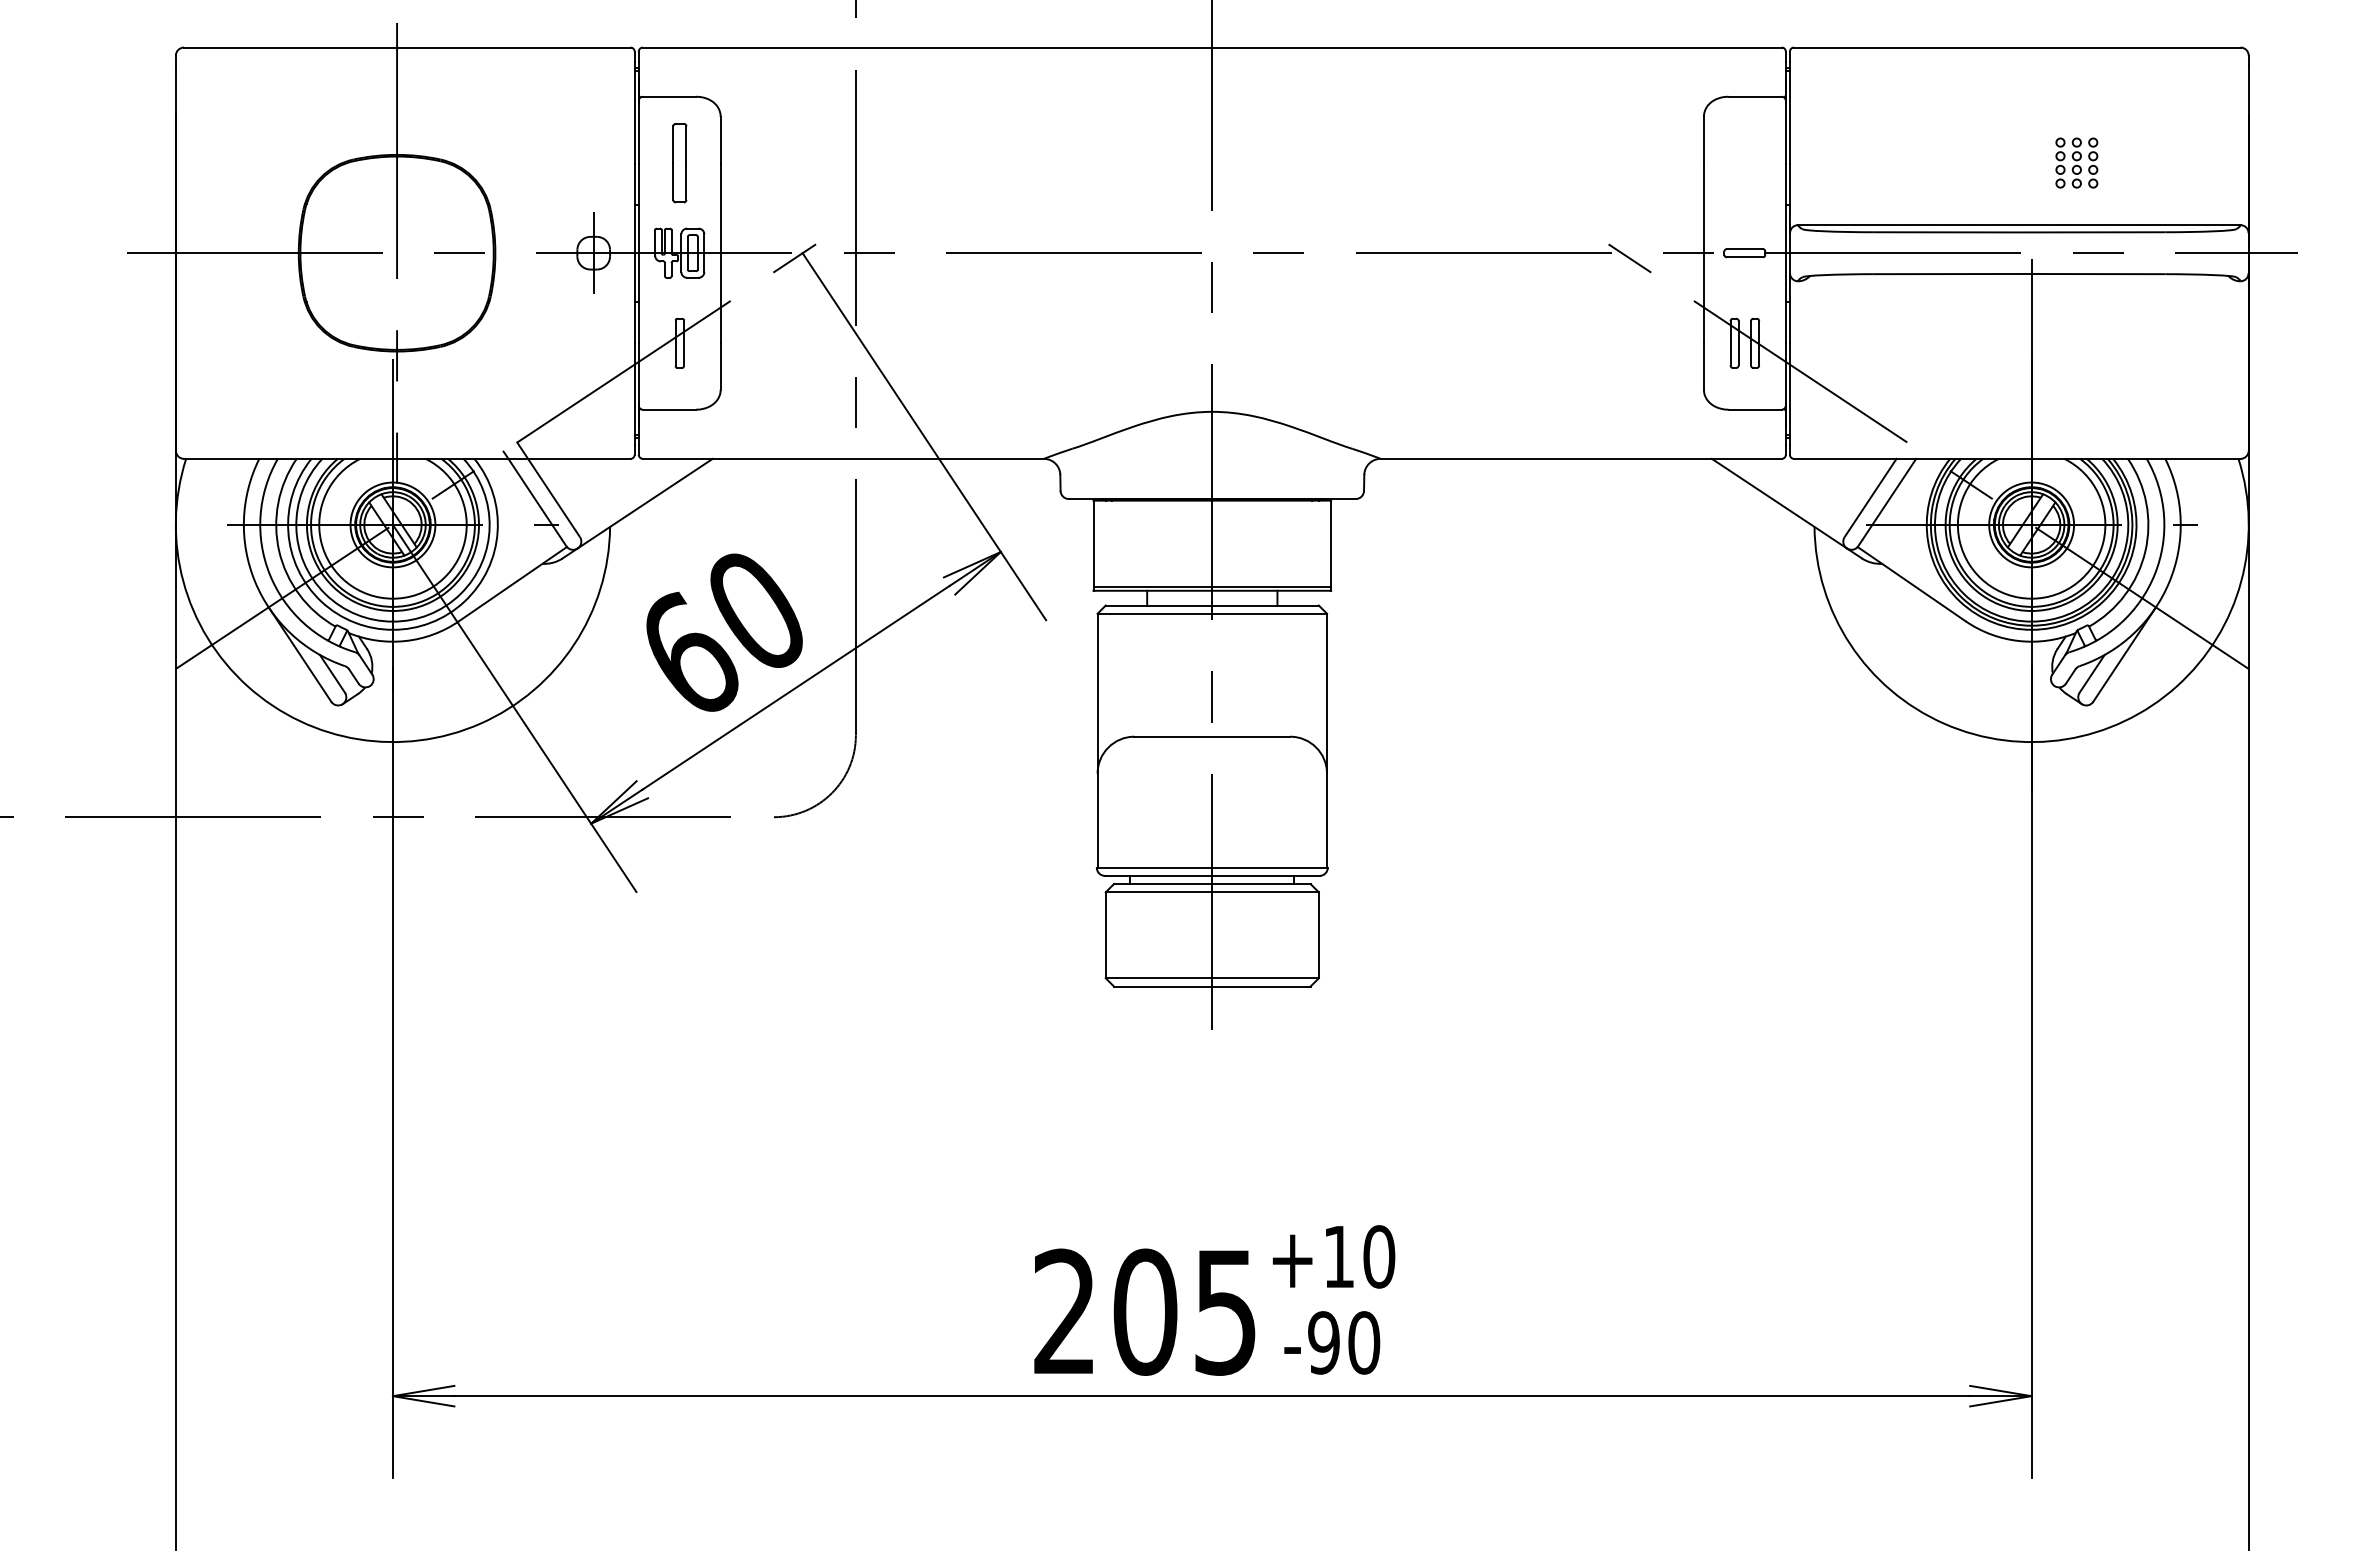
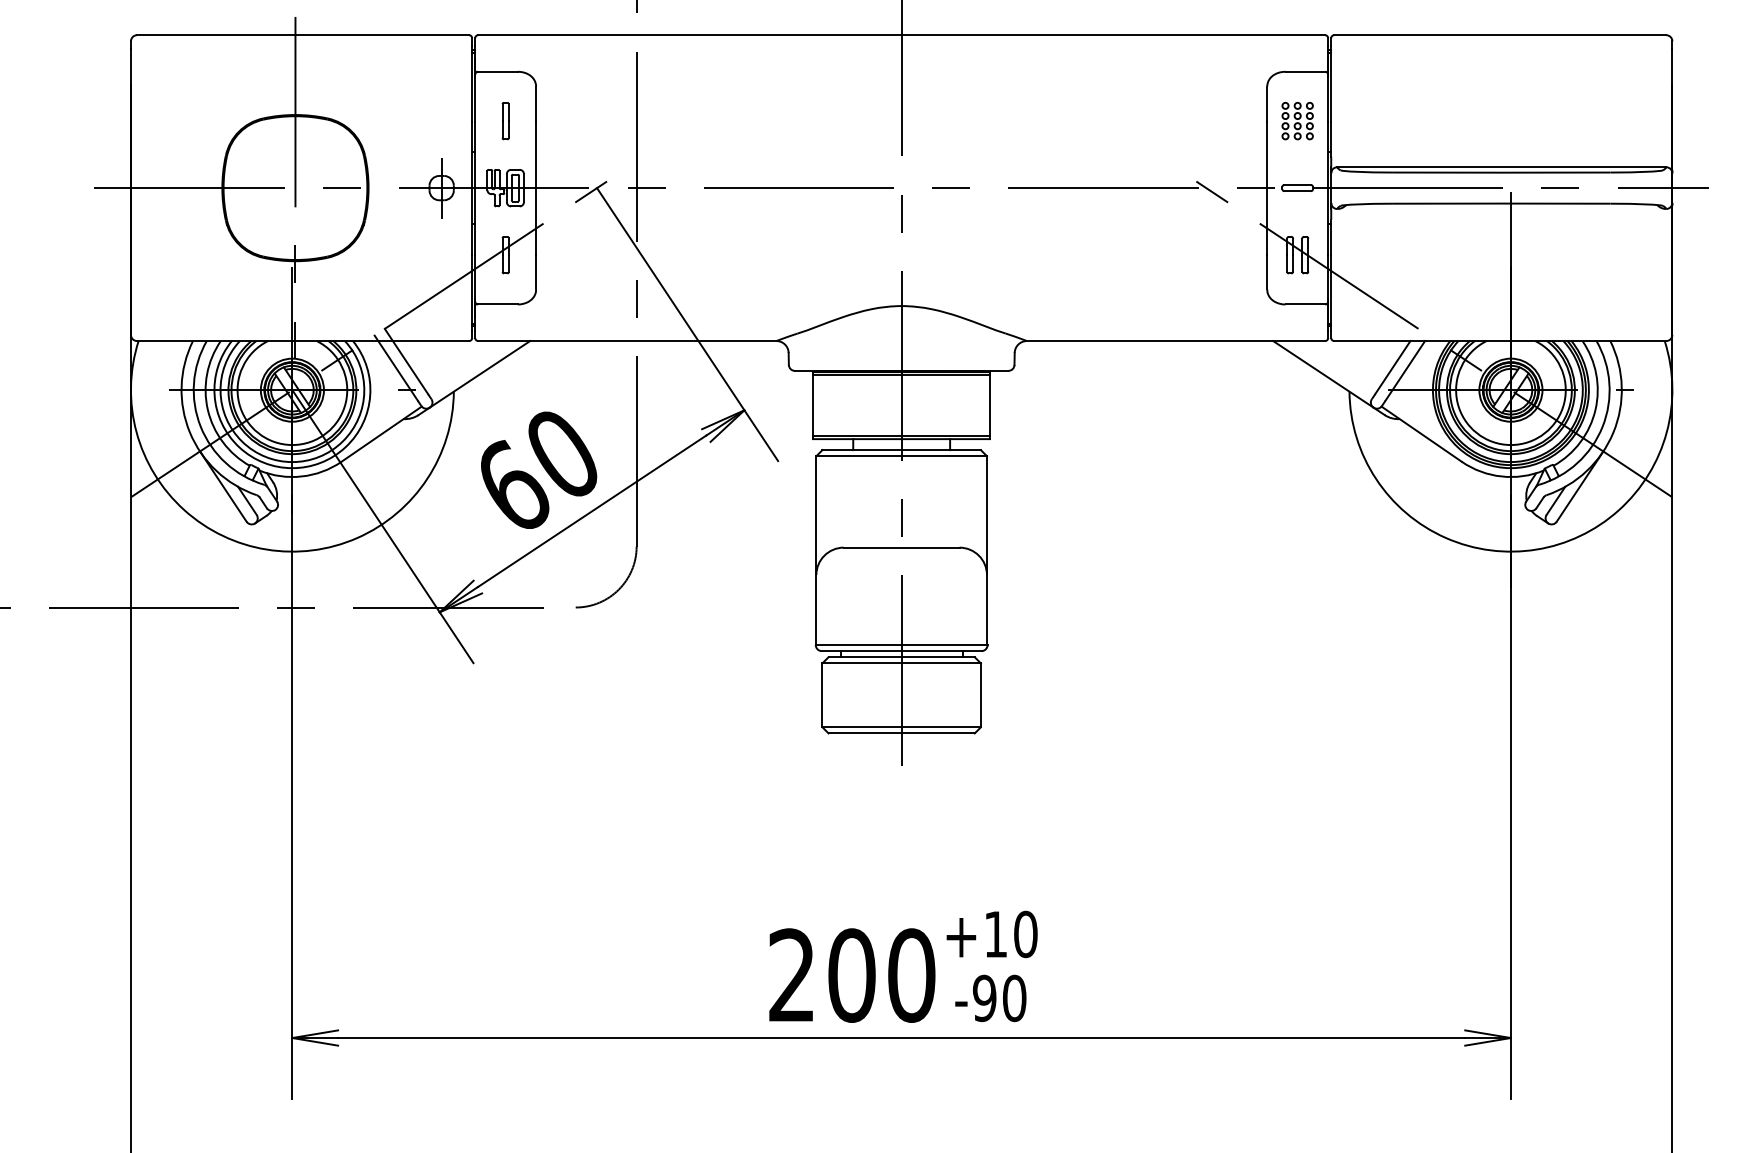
part: (679, 162) -> (505, 120), size x0.62
part: (2076, 162) -> (1297, 120), moved
line: (1212, 504) -> (901, 374), added
text: (1225, 1311) -> (911, 975), 205 -> 200

